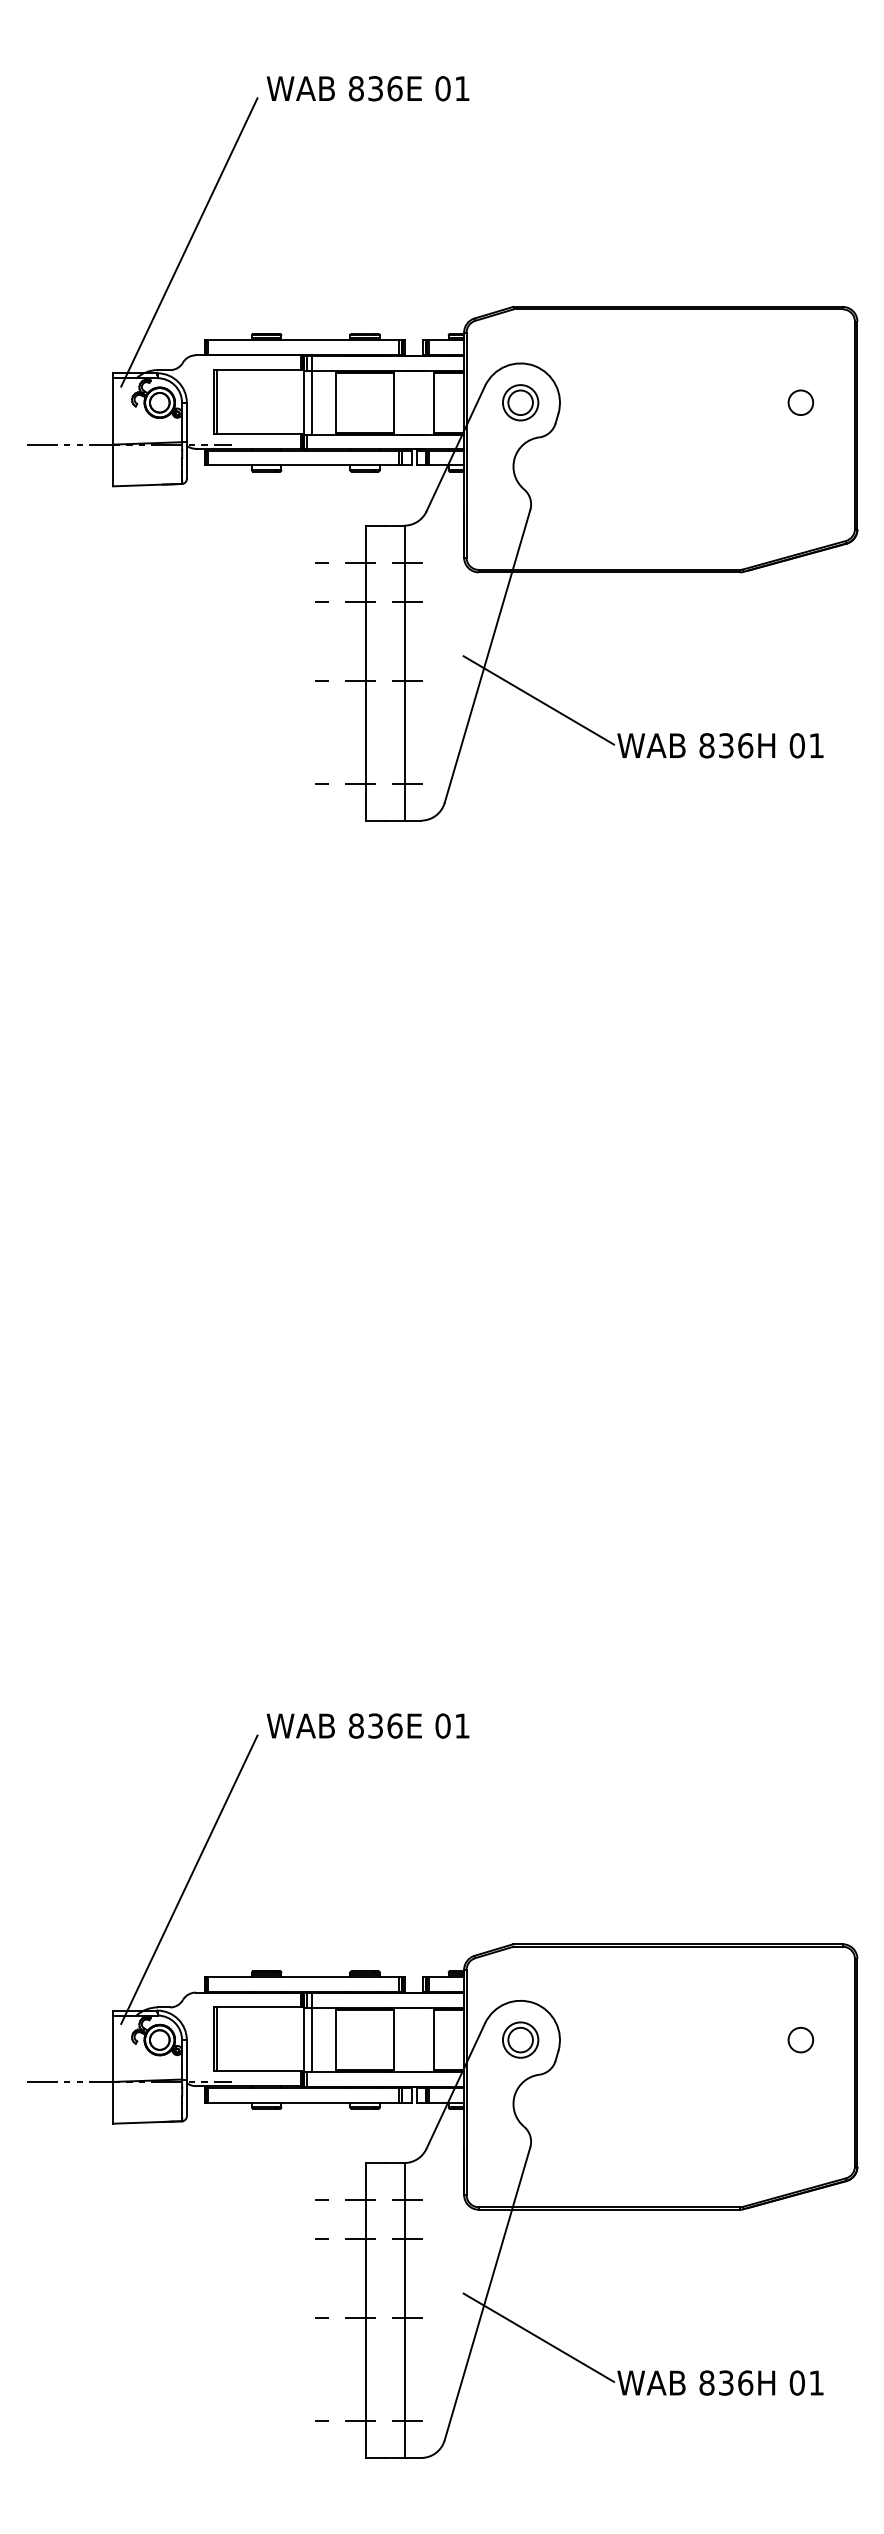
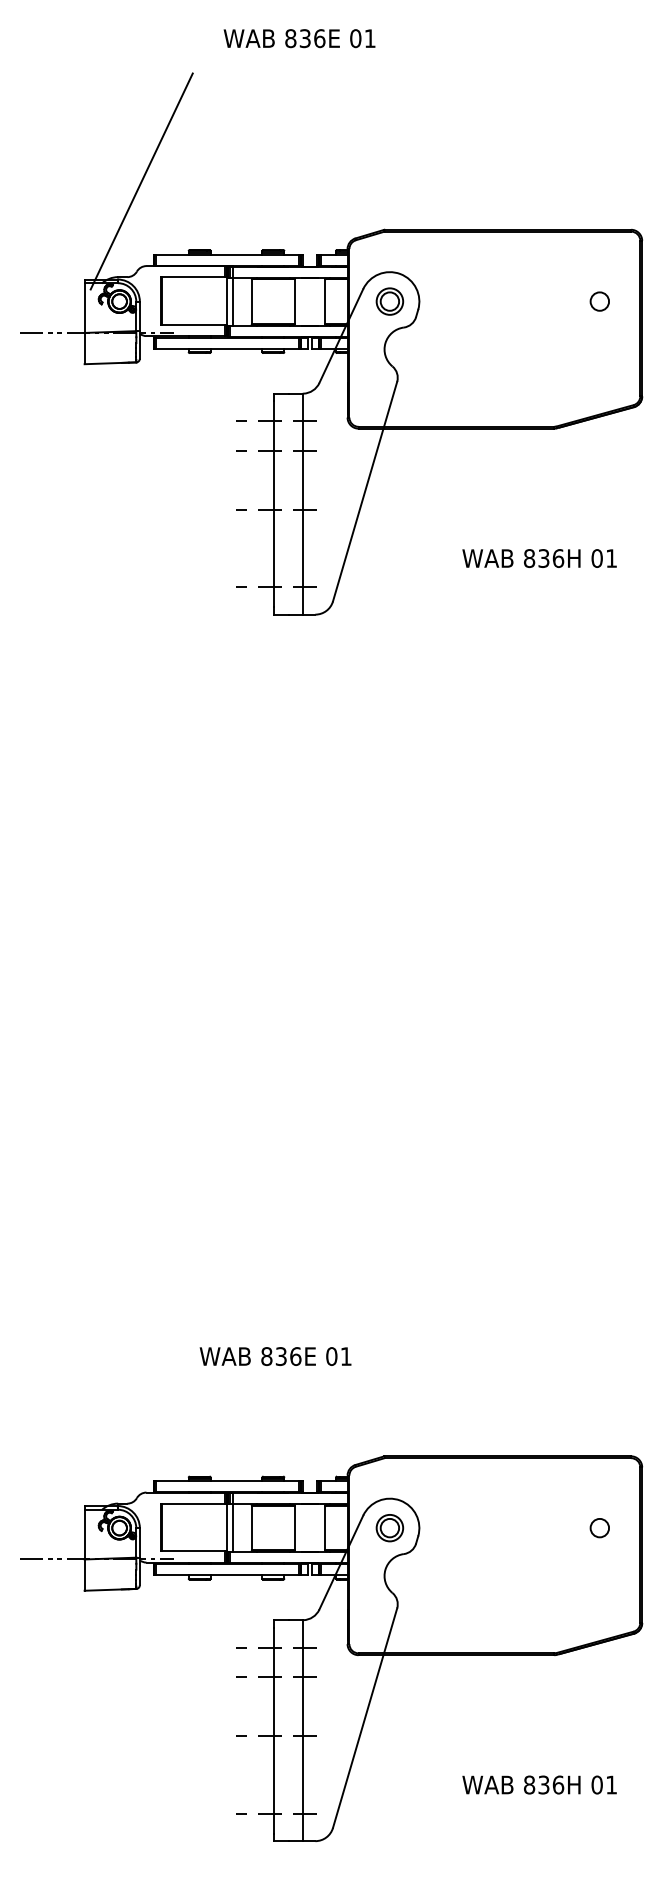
text: (367, 88) -> (299, 38), moved
line: (538, 700) -> (403, 524), removed
text: (367, 1725) -> (275, 1356), moved
line: (189, 1879) -> (141, 1407), removed
line: (538, 2337) -> (403, 1750), removed

